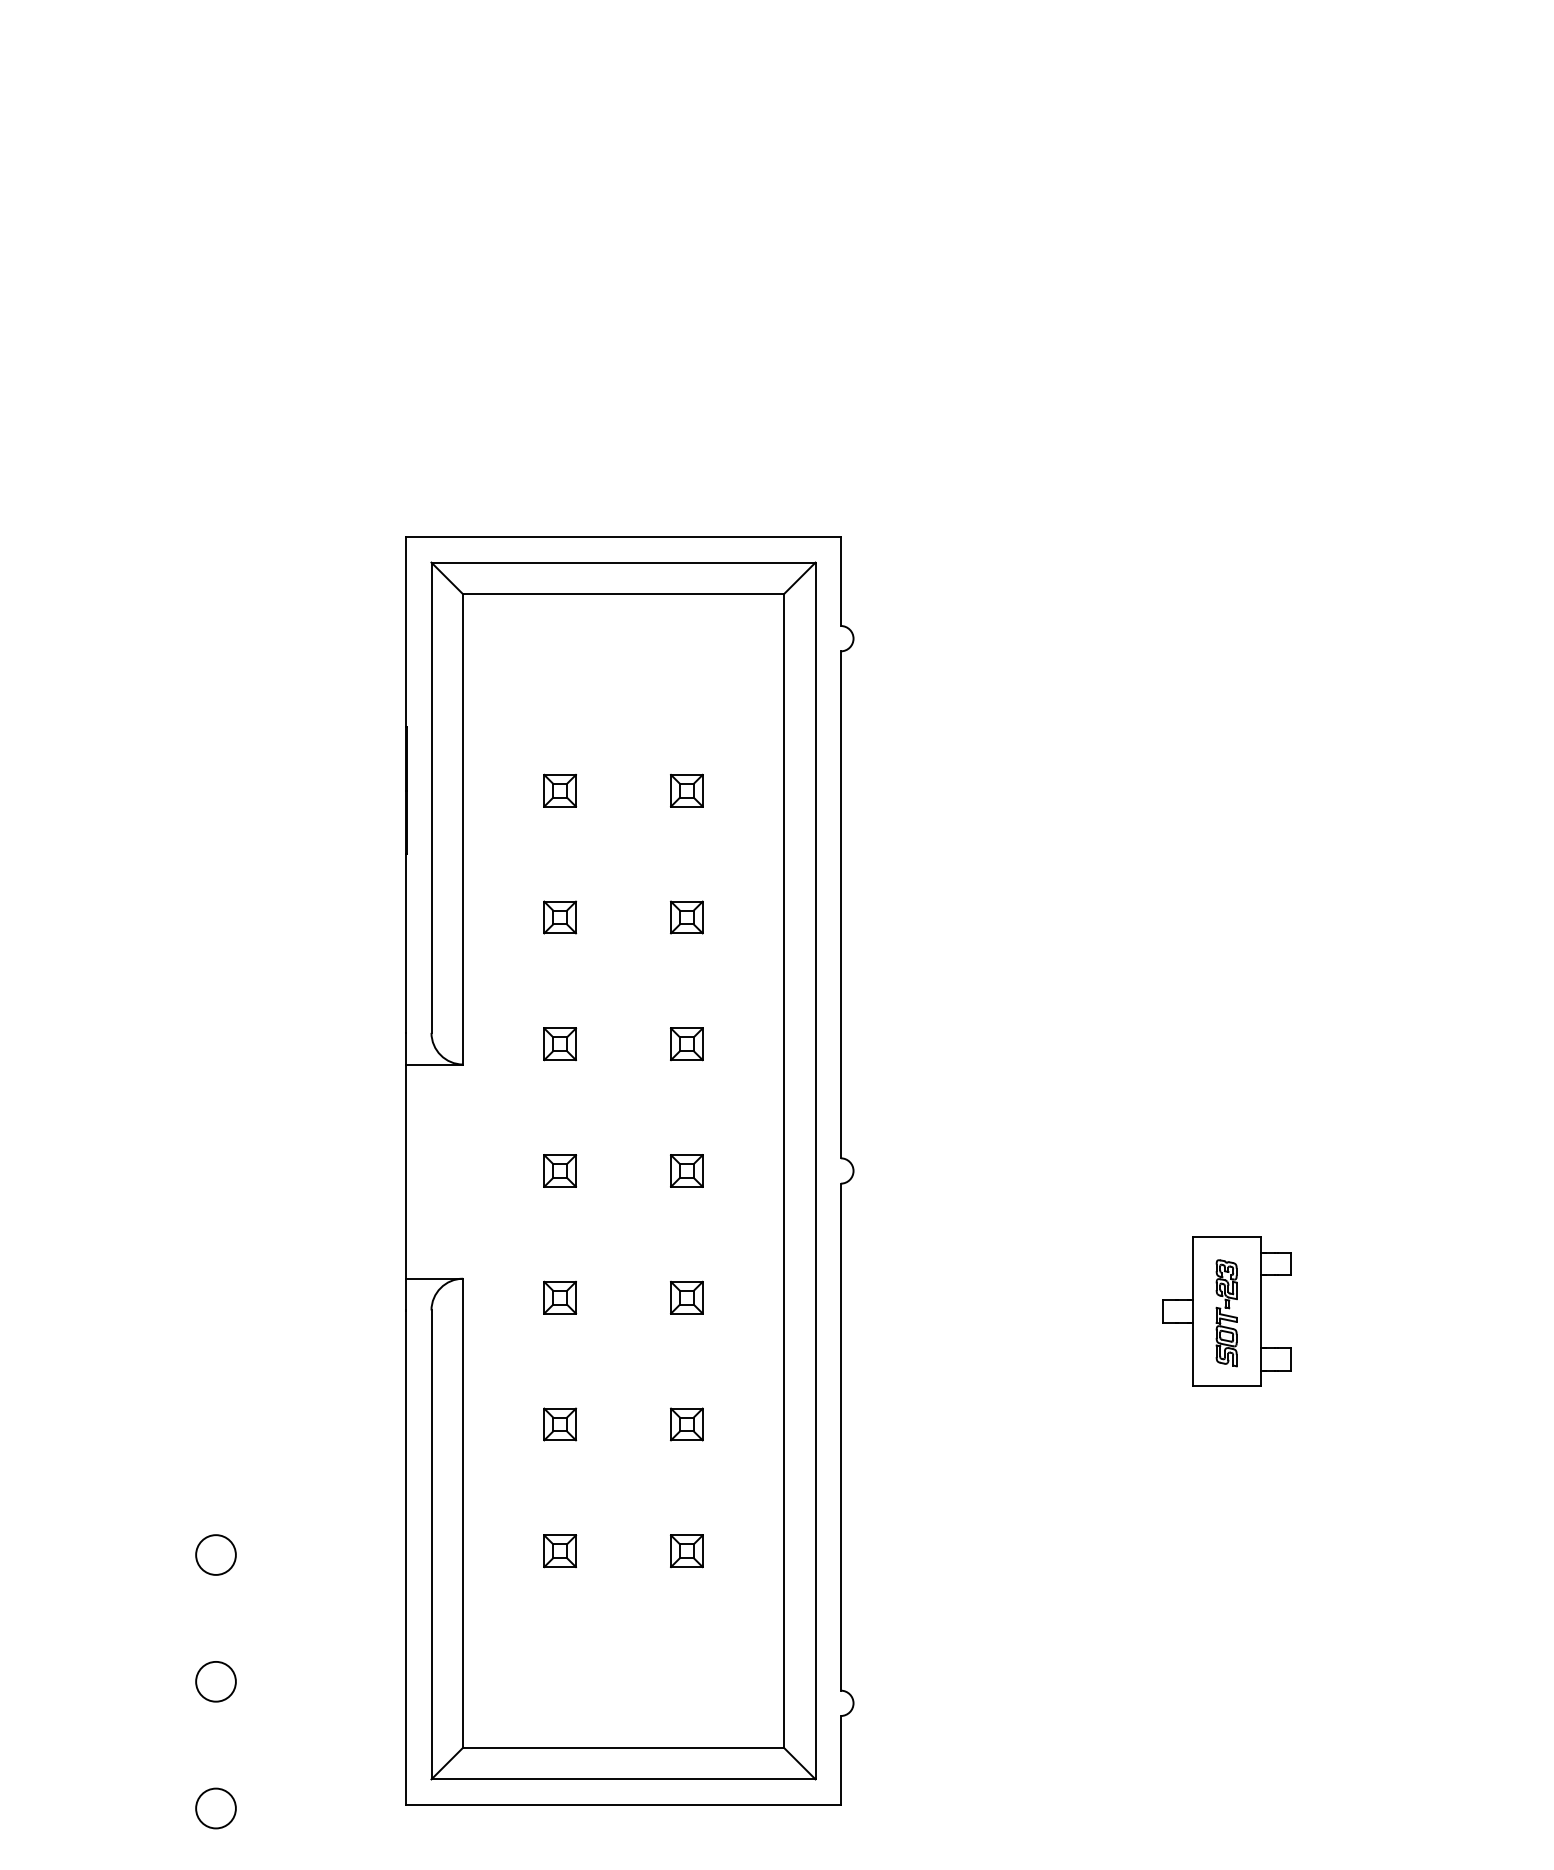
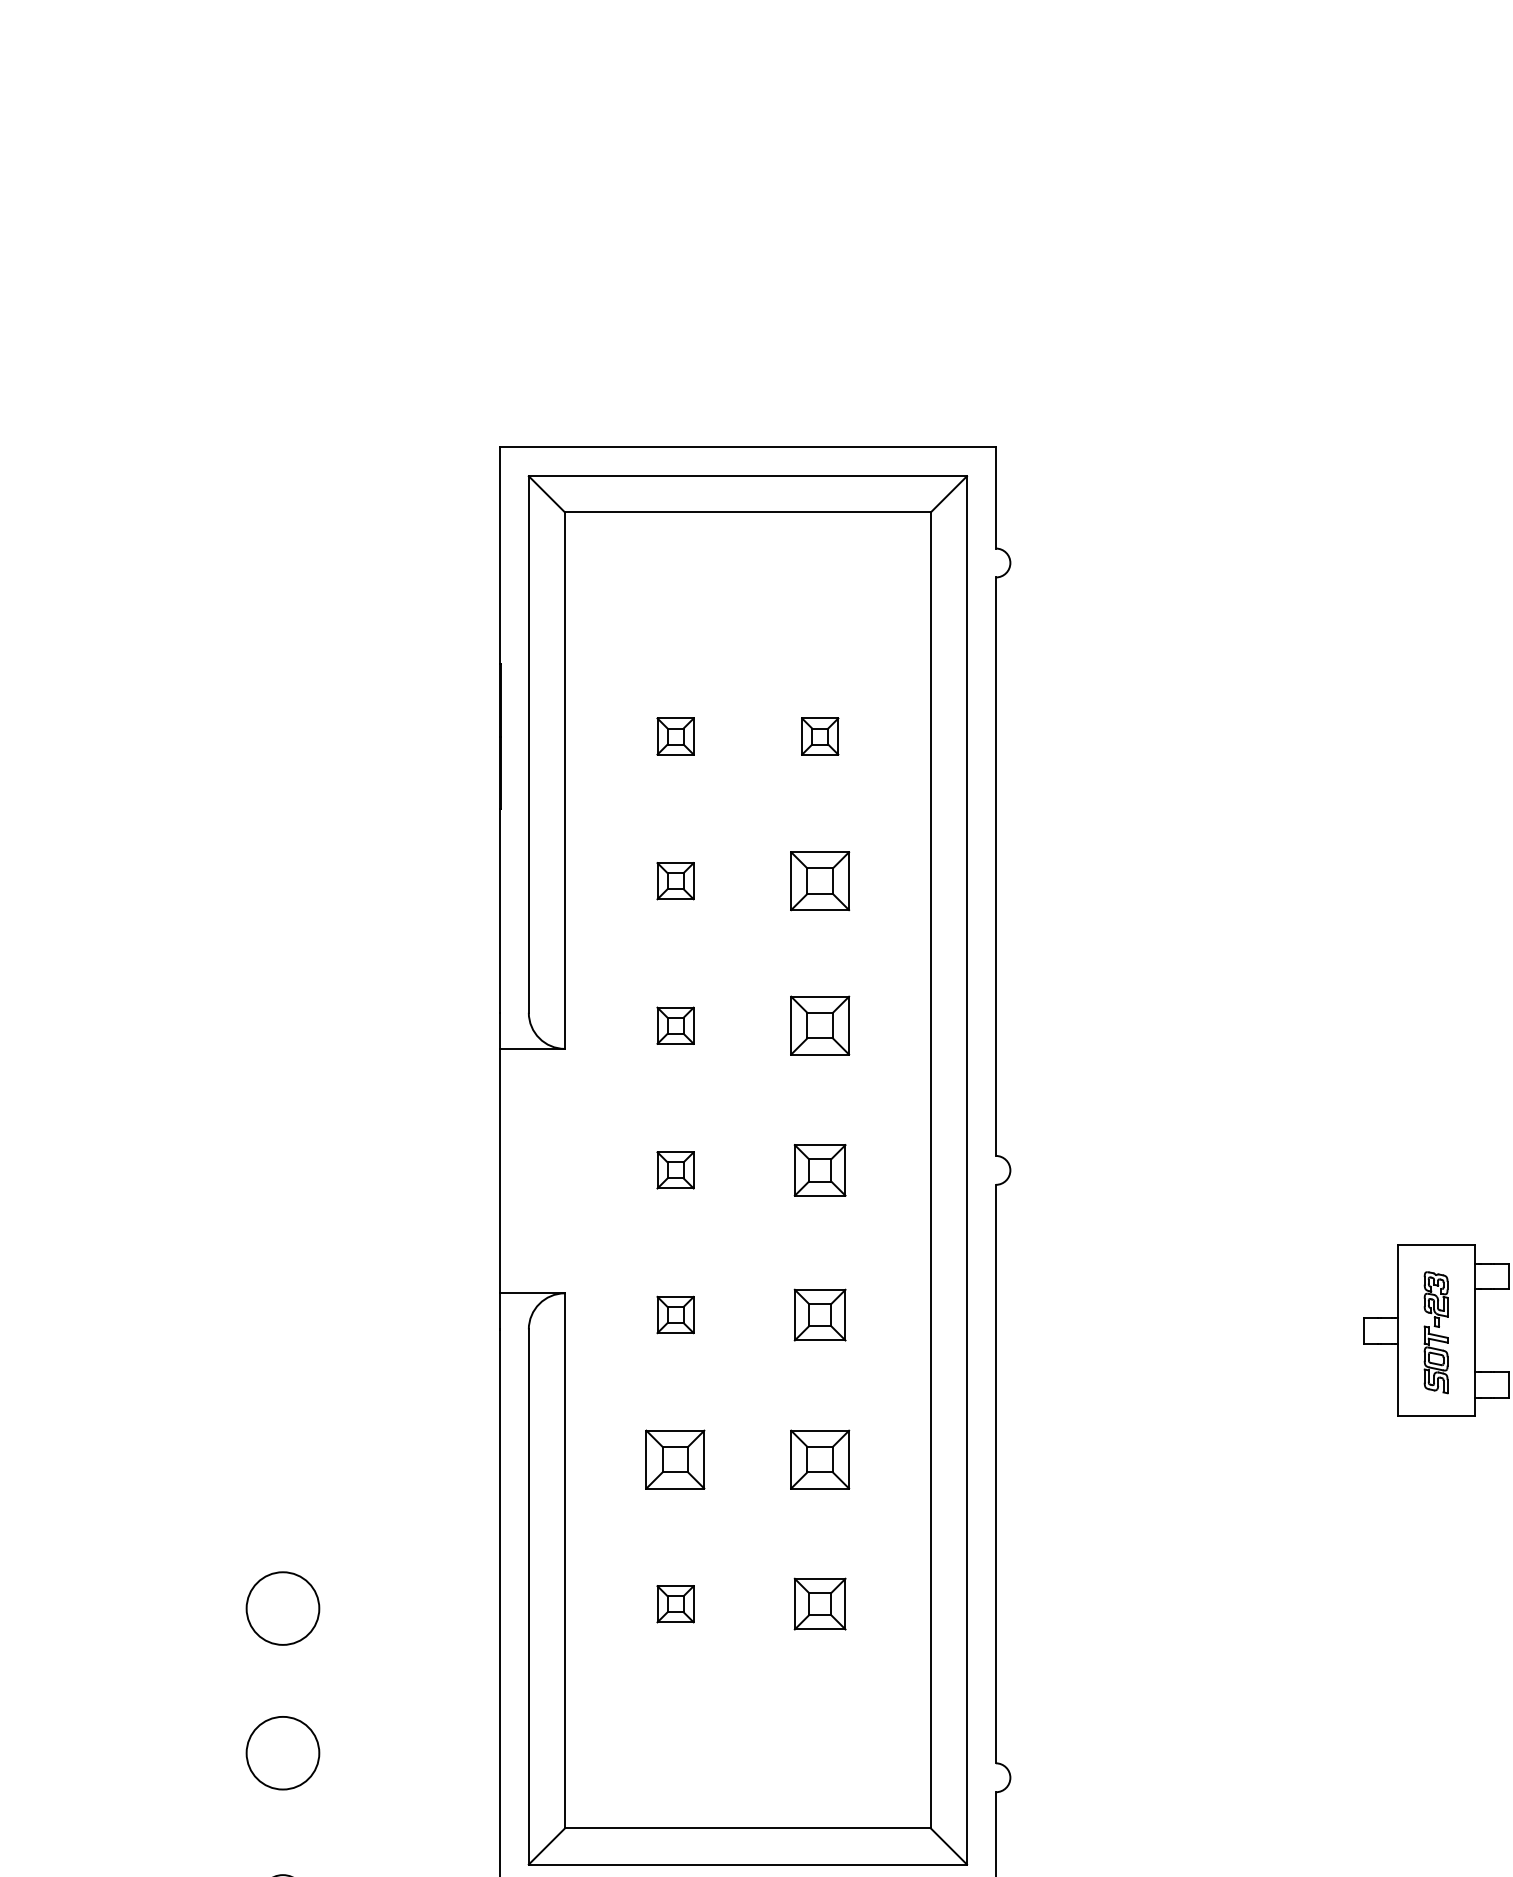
part: (686, 917) -> (819, 881), size x1.6
part: (686, 1044) -> (819, 1026), size x1.6
part: (686, 1170) -> (819, 1169), size x1.4
part: (686, 1297) -> (819, 1314), size x1.4
part: (560, 1424) -> (676, 1459), size x1.6
part: (686, 1424) -> (819, 1459), size x1.6
part: (686, 1551) -> (819, 1604), size x1.4
circle: (215, 1554) -> (282, 1607), size x1.6
circle: (215, 1681) -> (282, 1752), size x1.6

